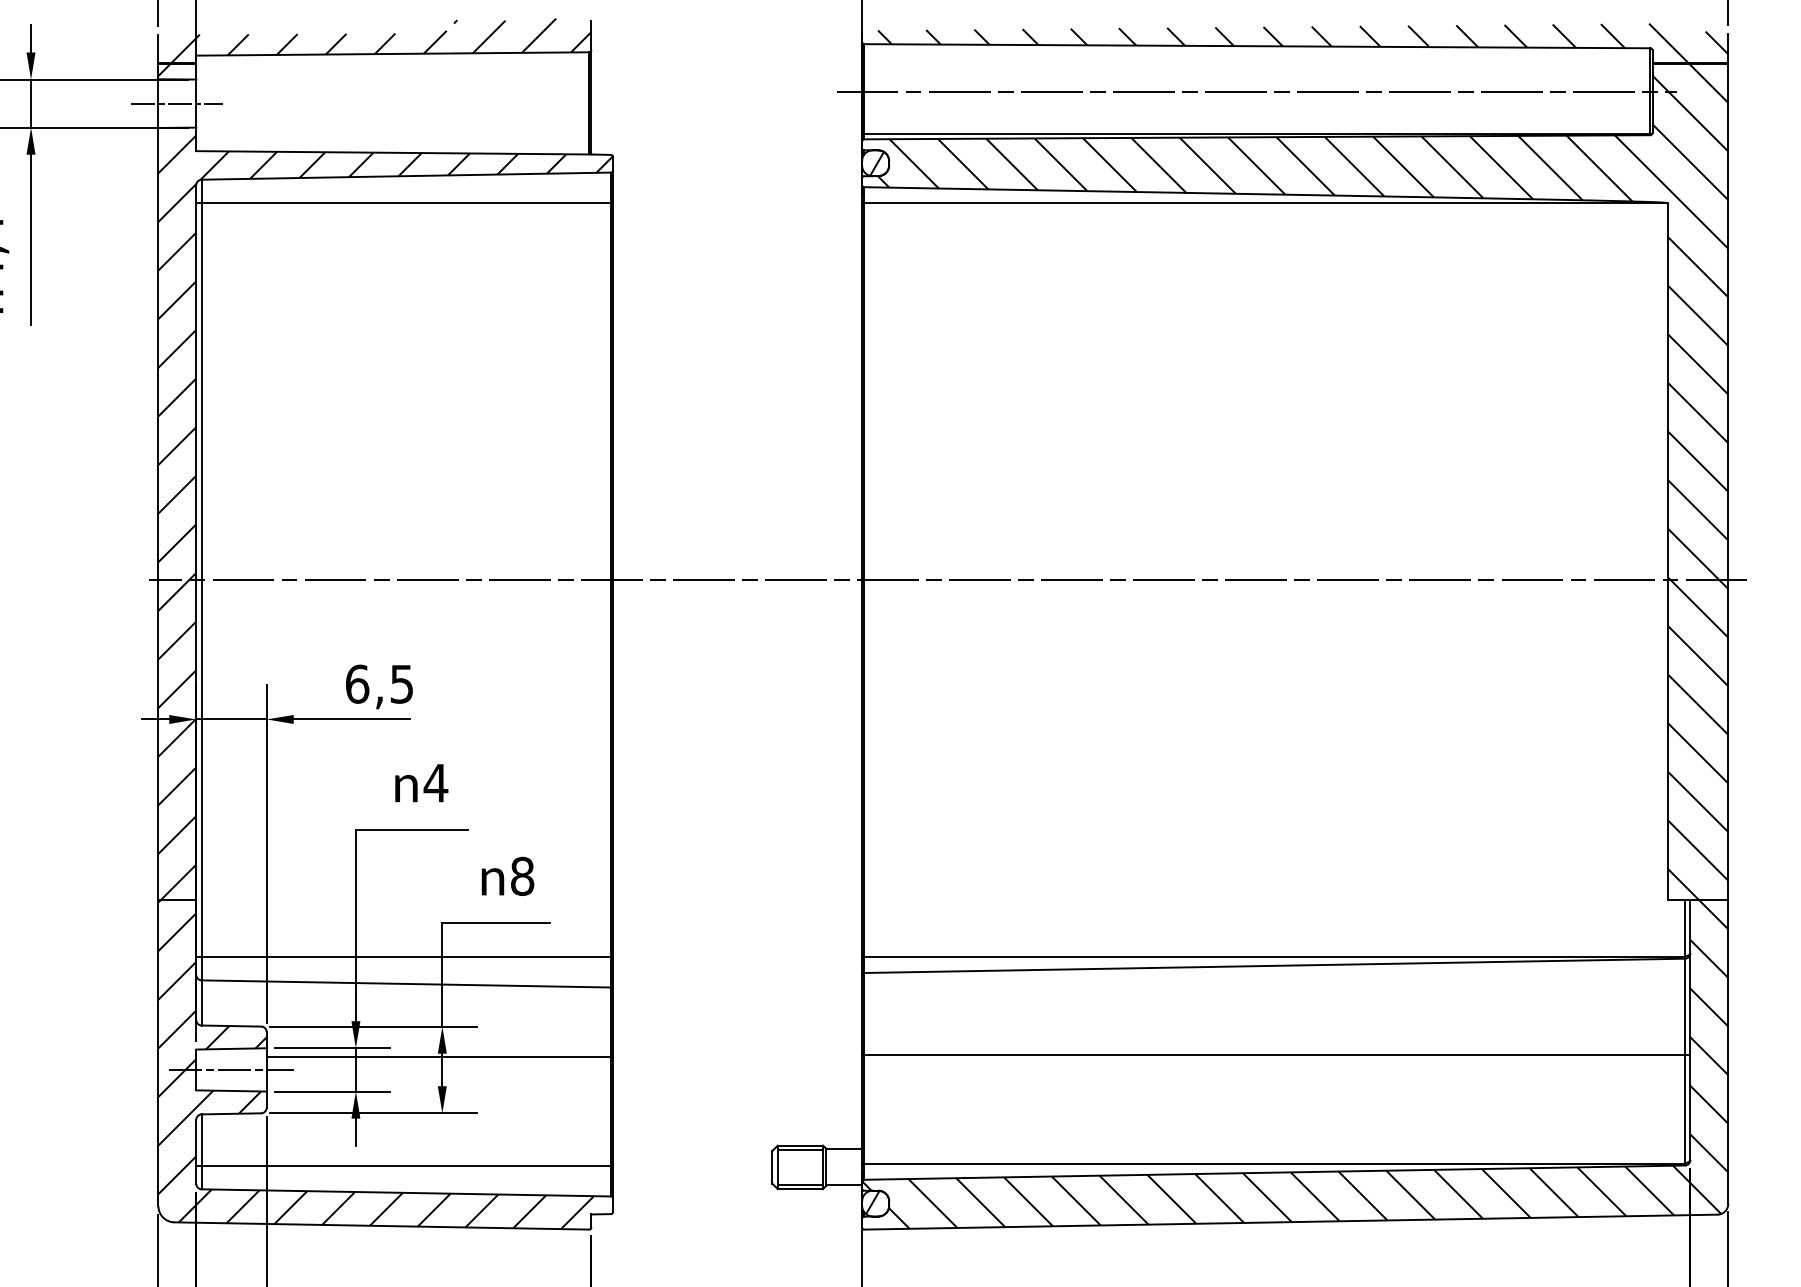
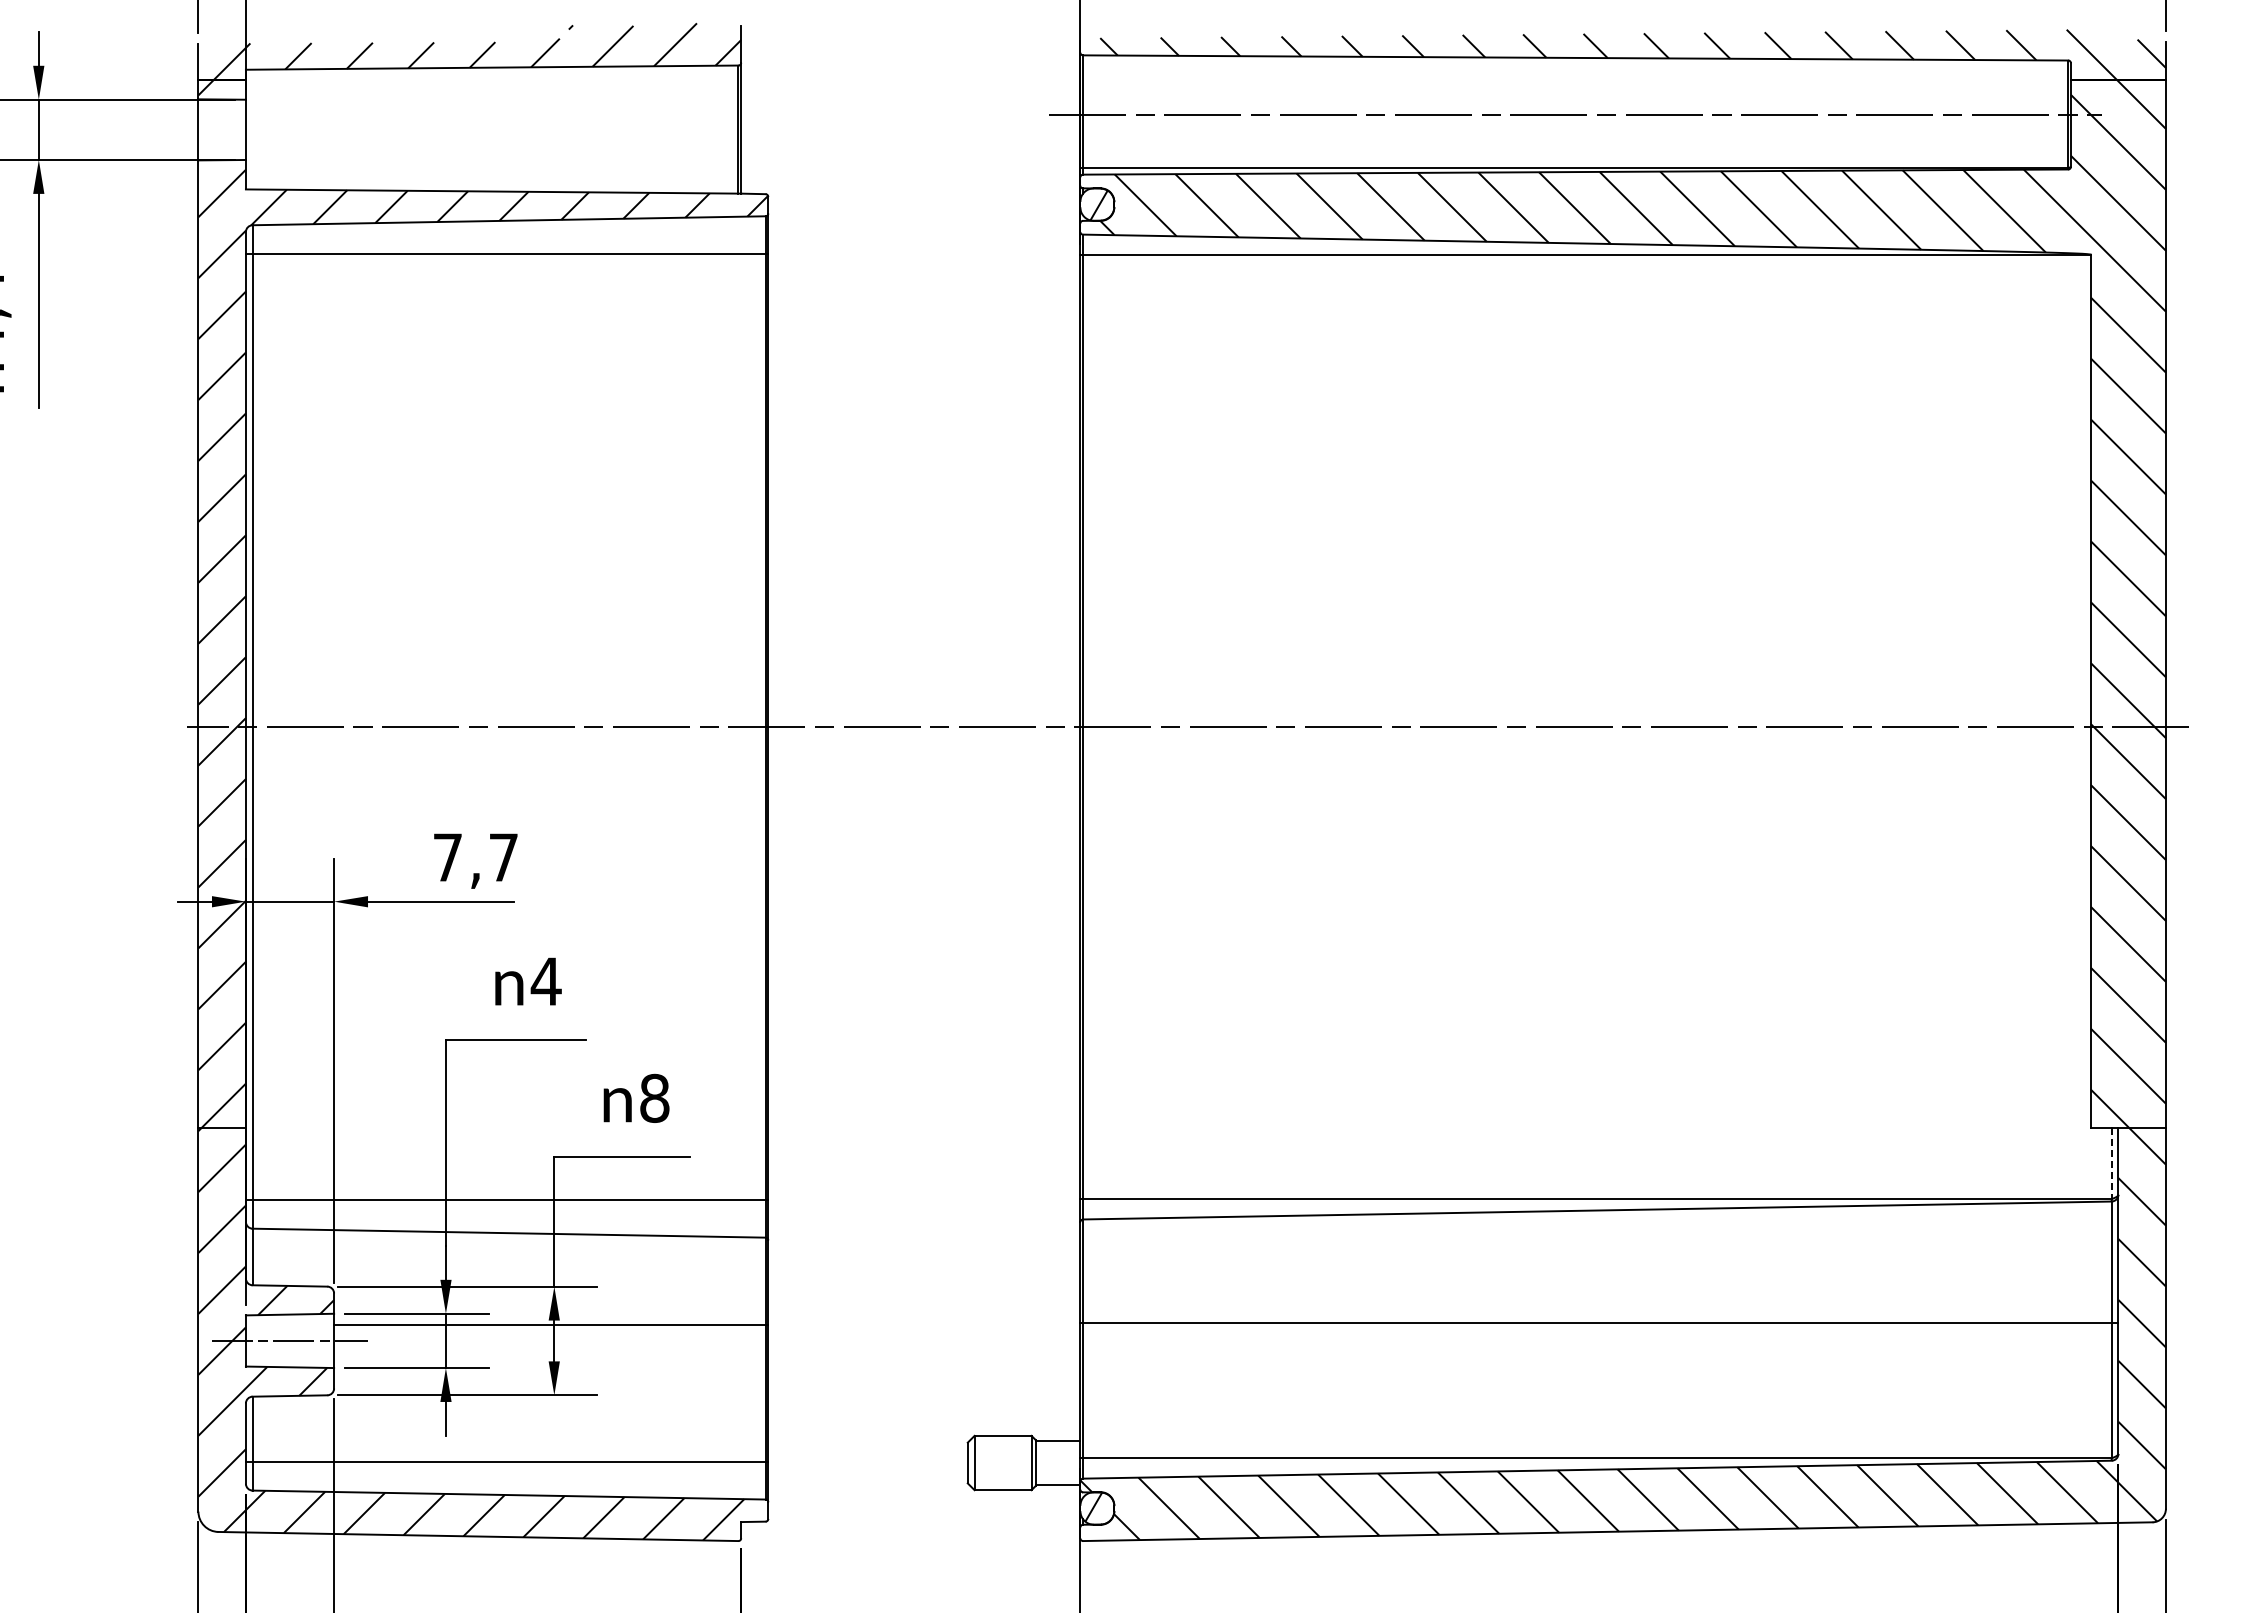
line: (176, 103) -> (221, 129), removed
text: (379, 684) -> (475, 857), 6,5 -> 7,7
line: (1684, 928) -> (2111, 1163), solid -> dashed
line: (799, 1150) -> (1002, 1441), removed
line: (799, 1184) -> (1002, 1484), removed

